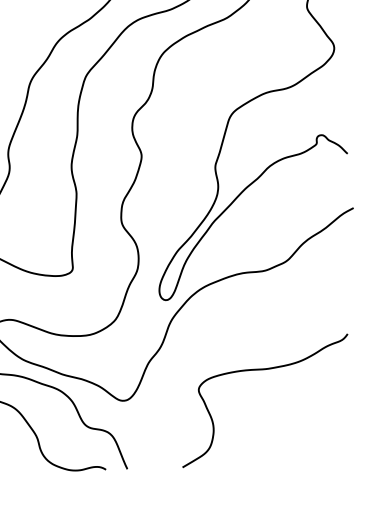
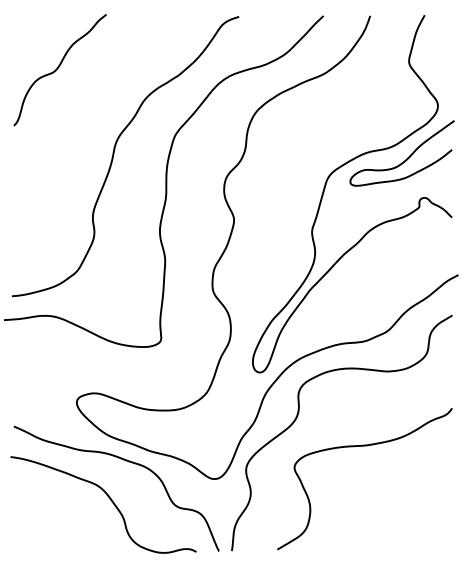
curve: (304, 97) -> (406, 158), added
curve: (201, 343) -> (297, 418), added

